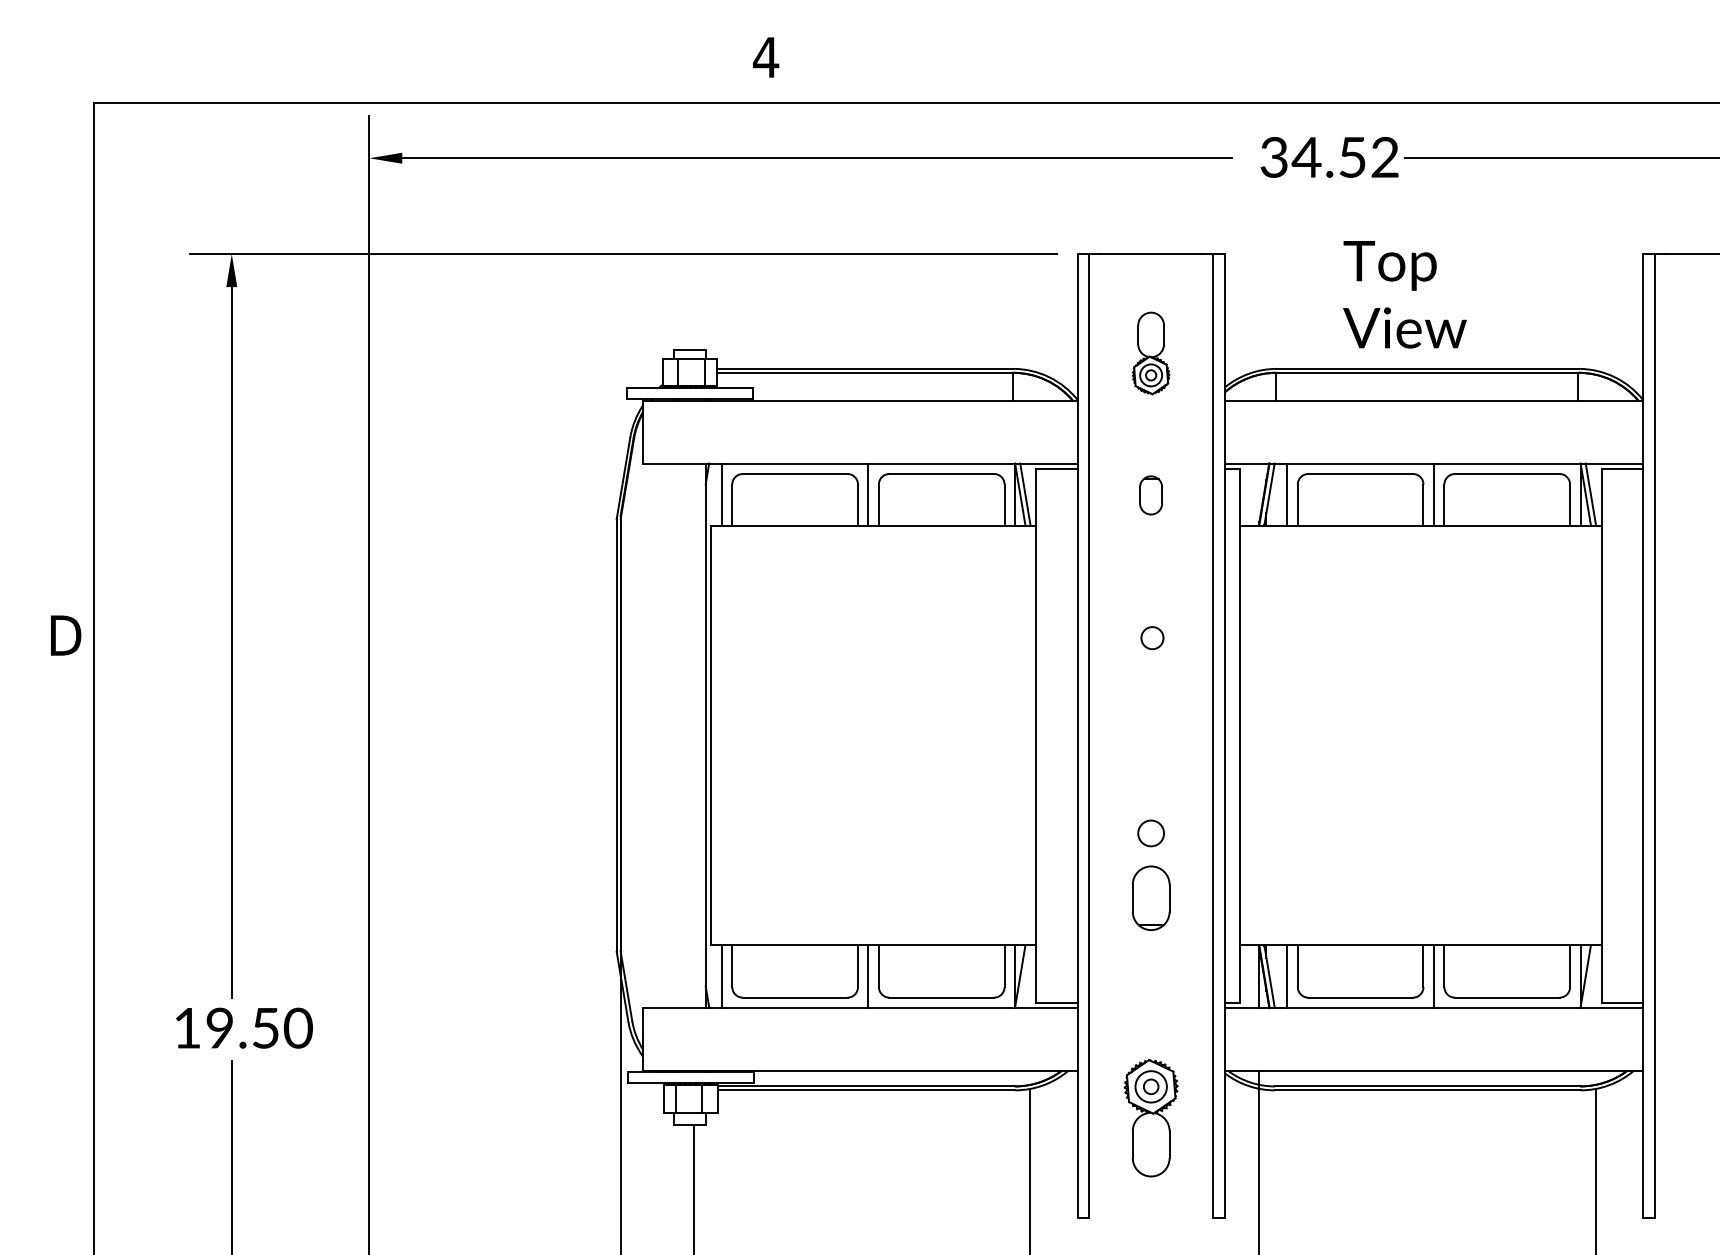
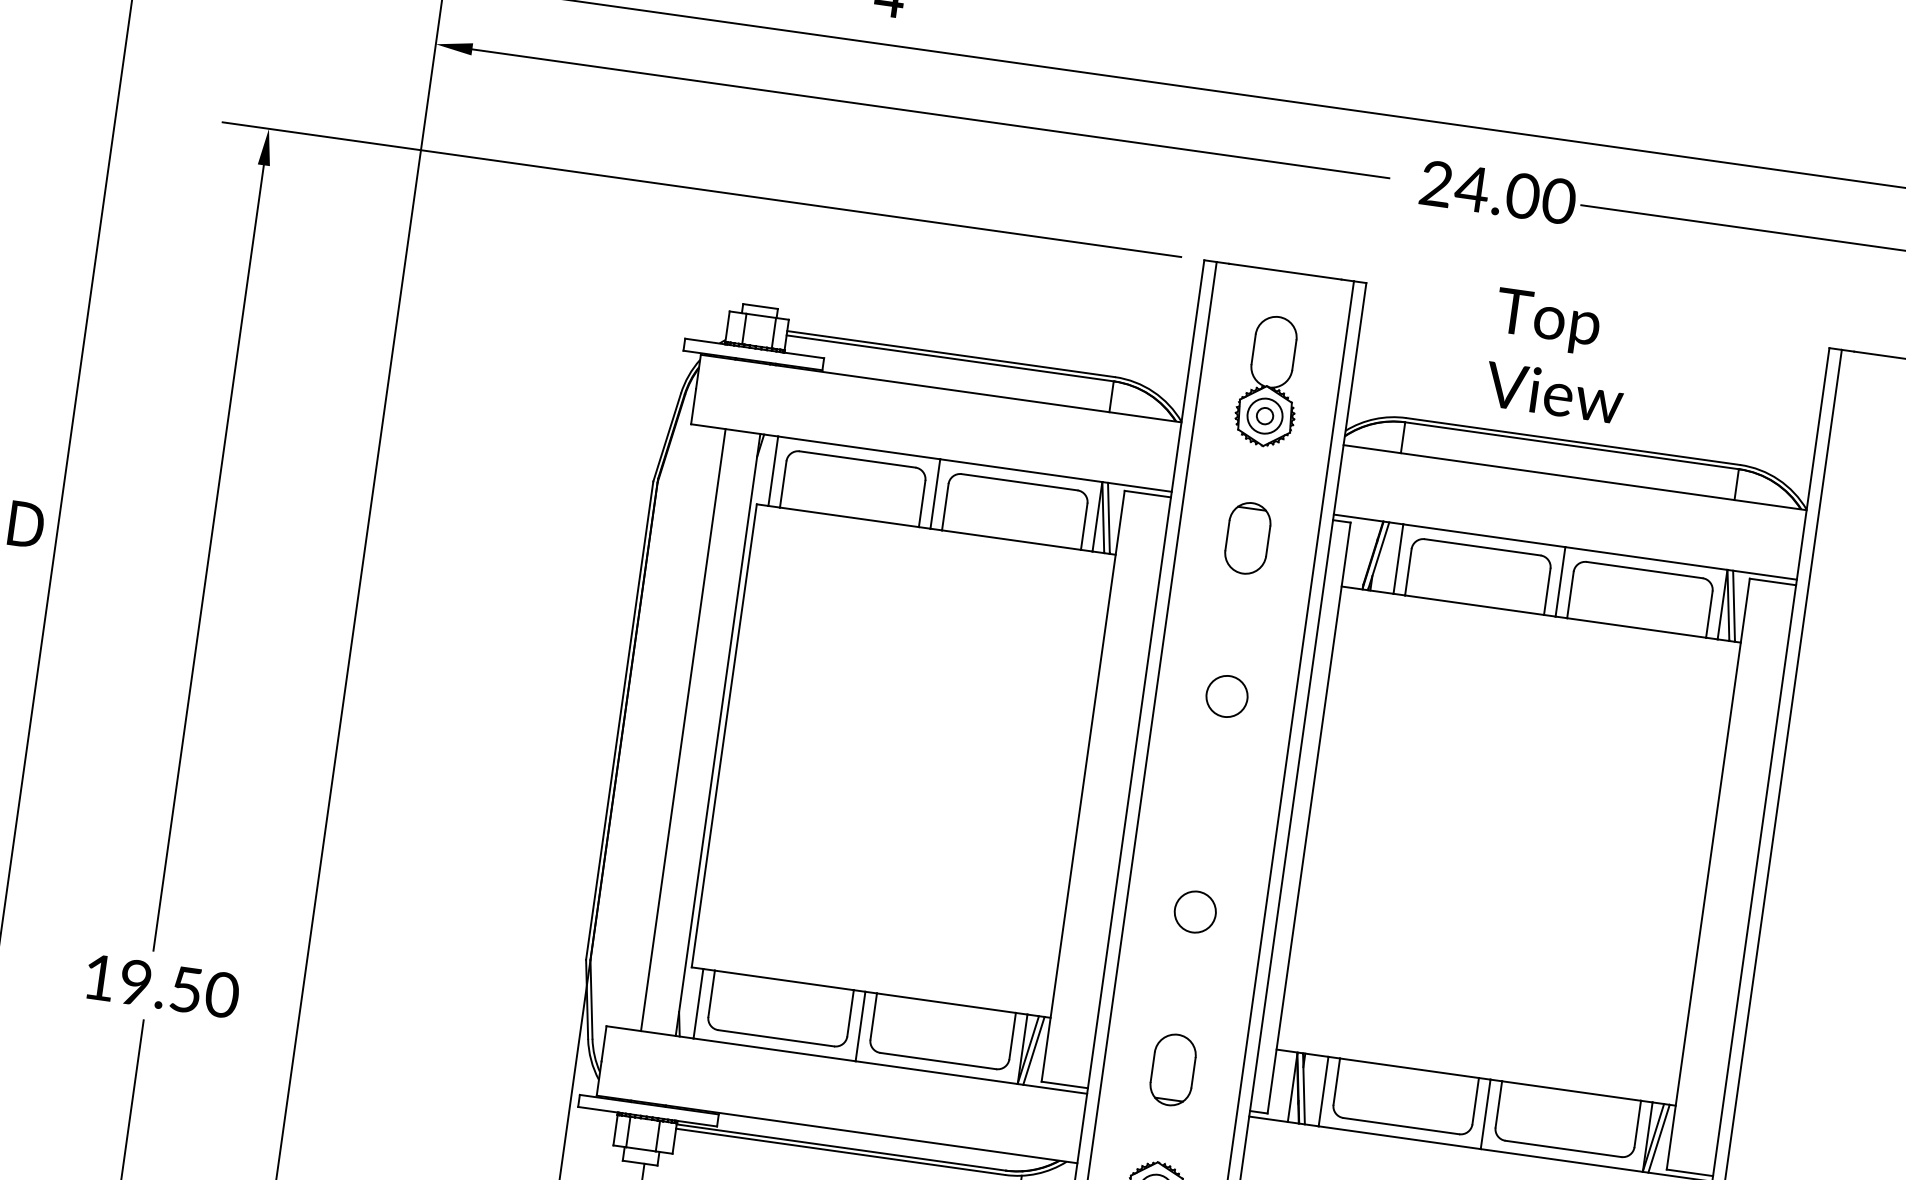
text: (1329, 156) -> (1497, 191), 34.52 -> 24.00
part: (1150, 353) -> (1269, 381), size x1.43
part: (1150, 495) -> (1247, 538), size x1.67
circle: (1152, 637) -> (1227, 695), size x1.67
line: (674, 735) -> (683, 729), added
circle: (1150, 833) -> (1194, 912), size x1.43
part: (1150, 897) -> (1172, 1069), moved
line: (1025, 976) -> (1034, 1050), added
line: (1590, 976) -> (1658, 1138), added

